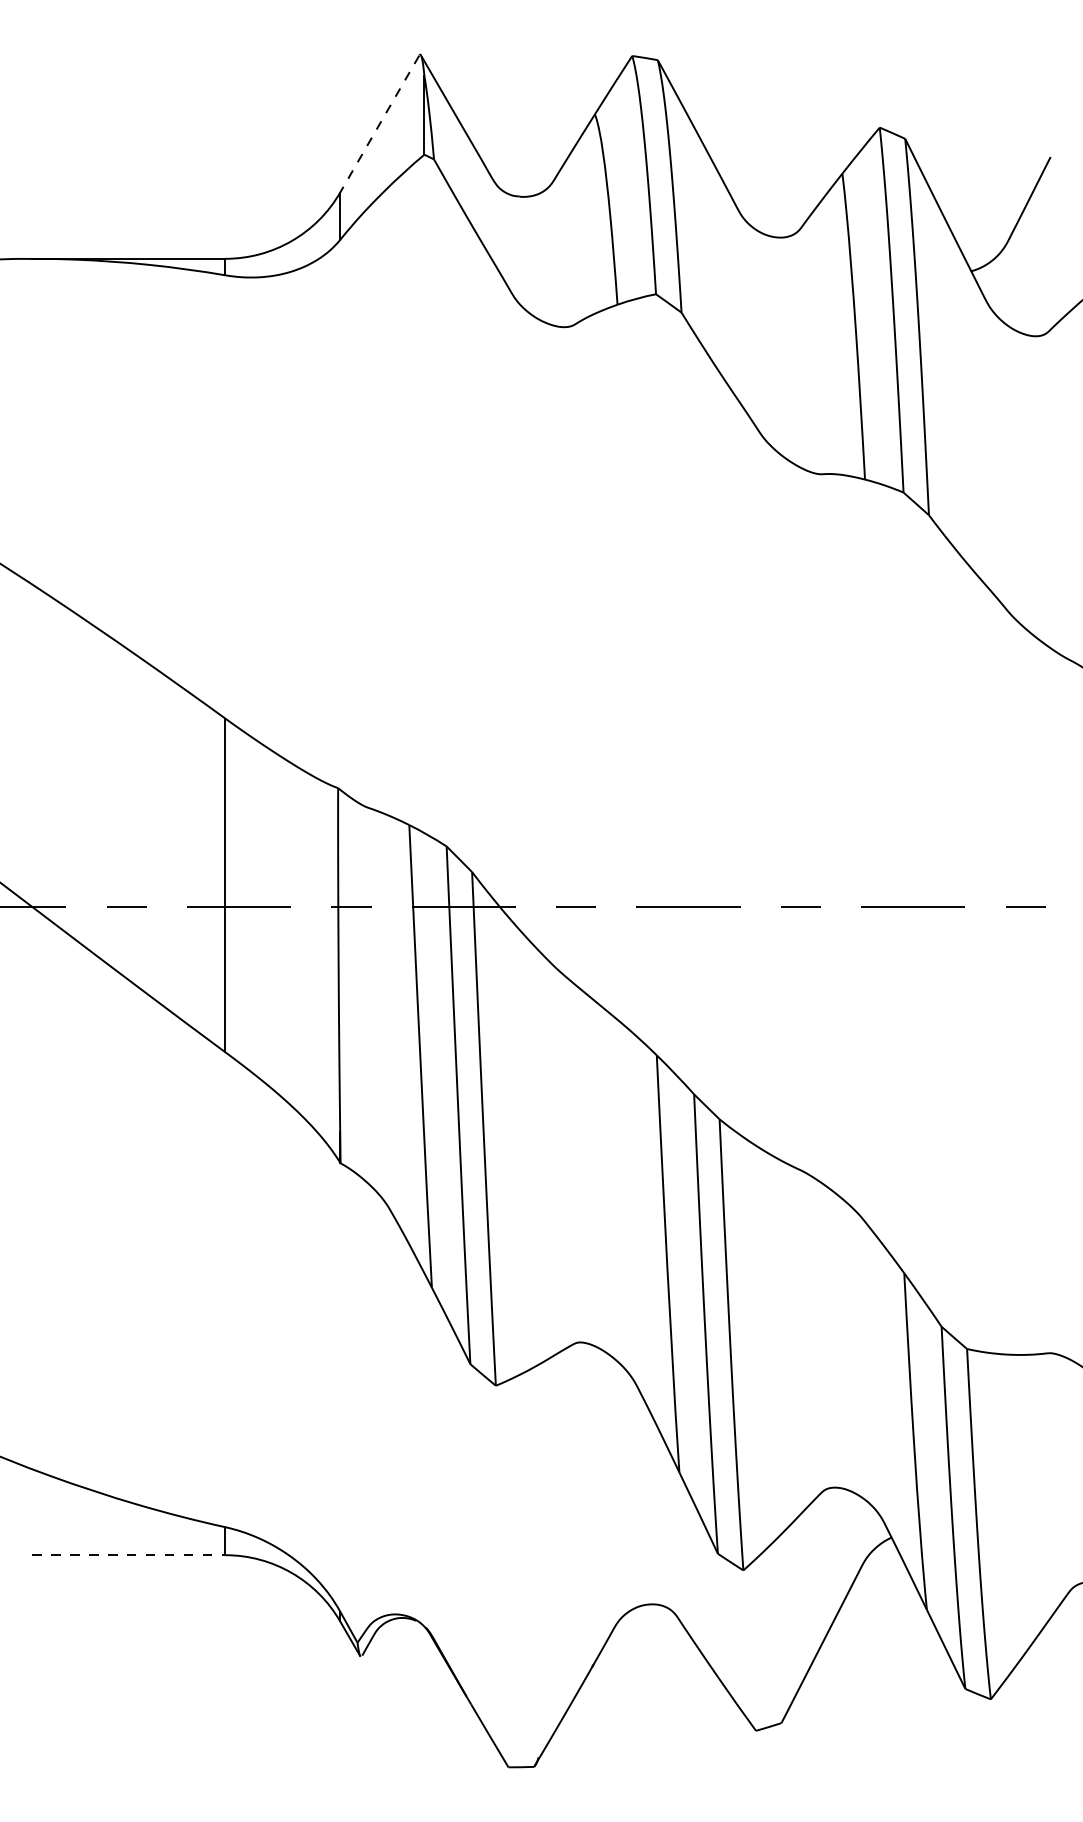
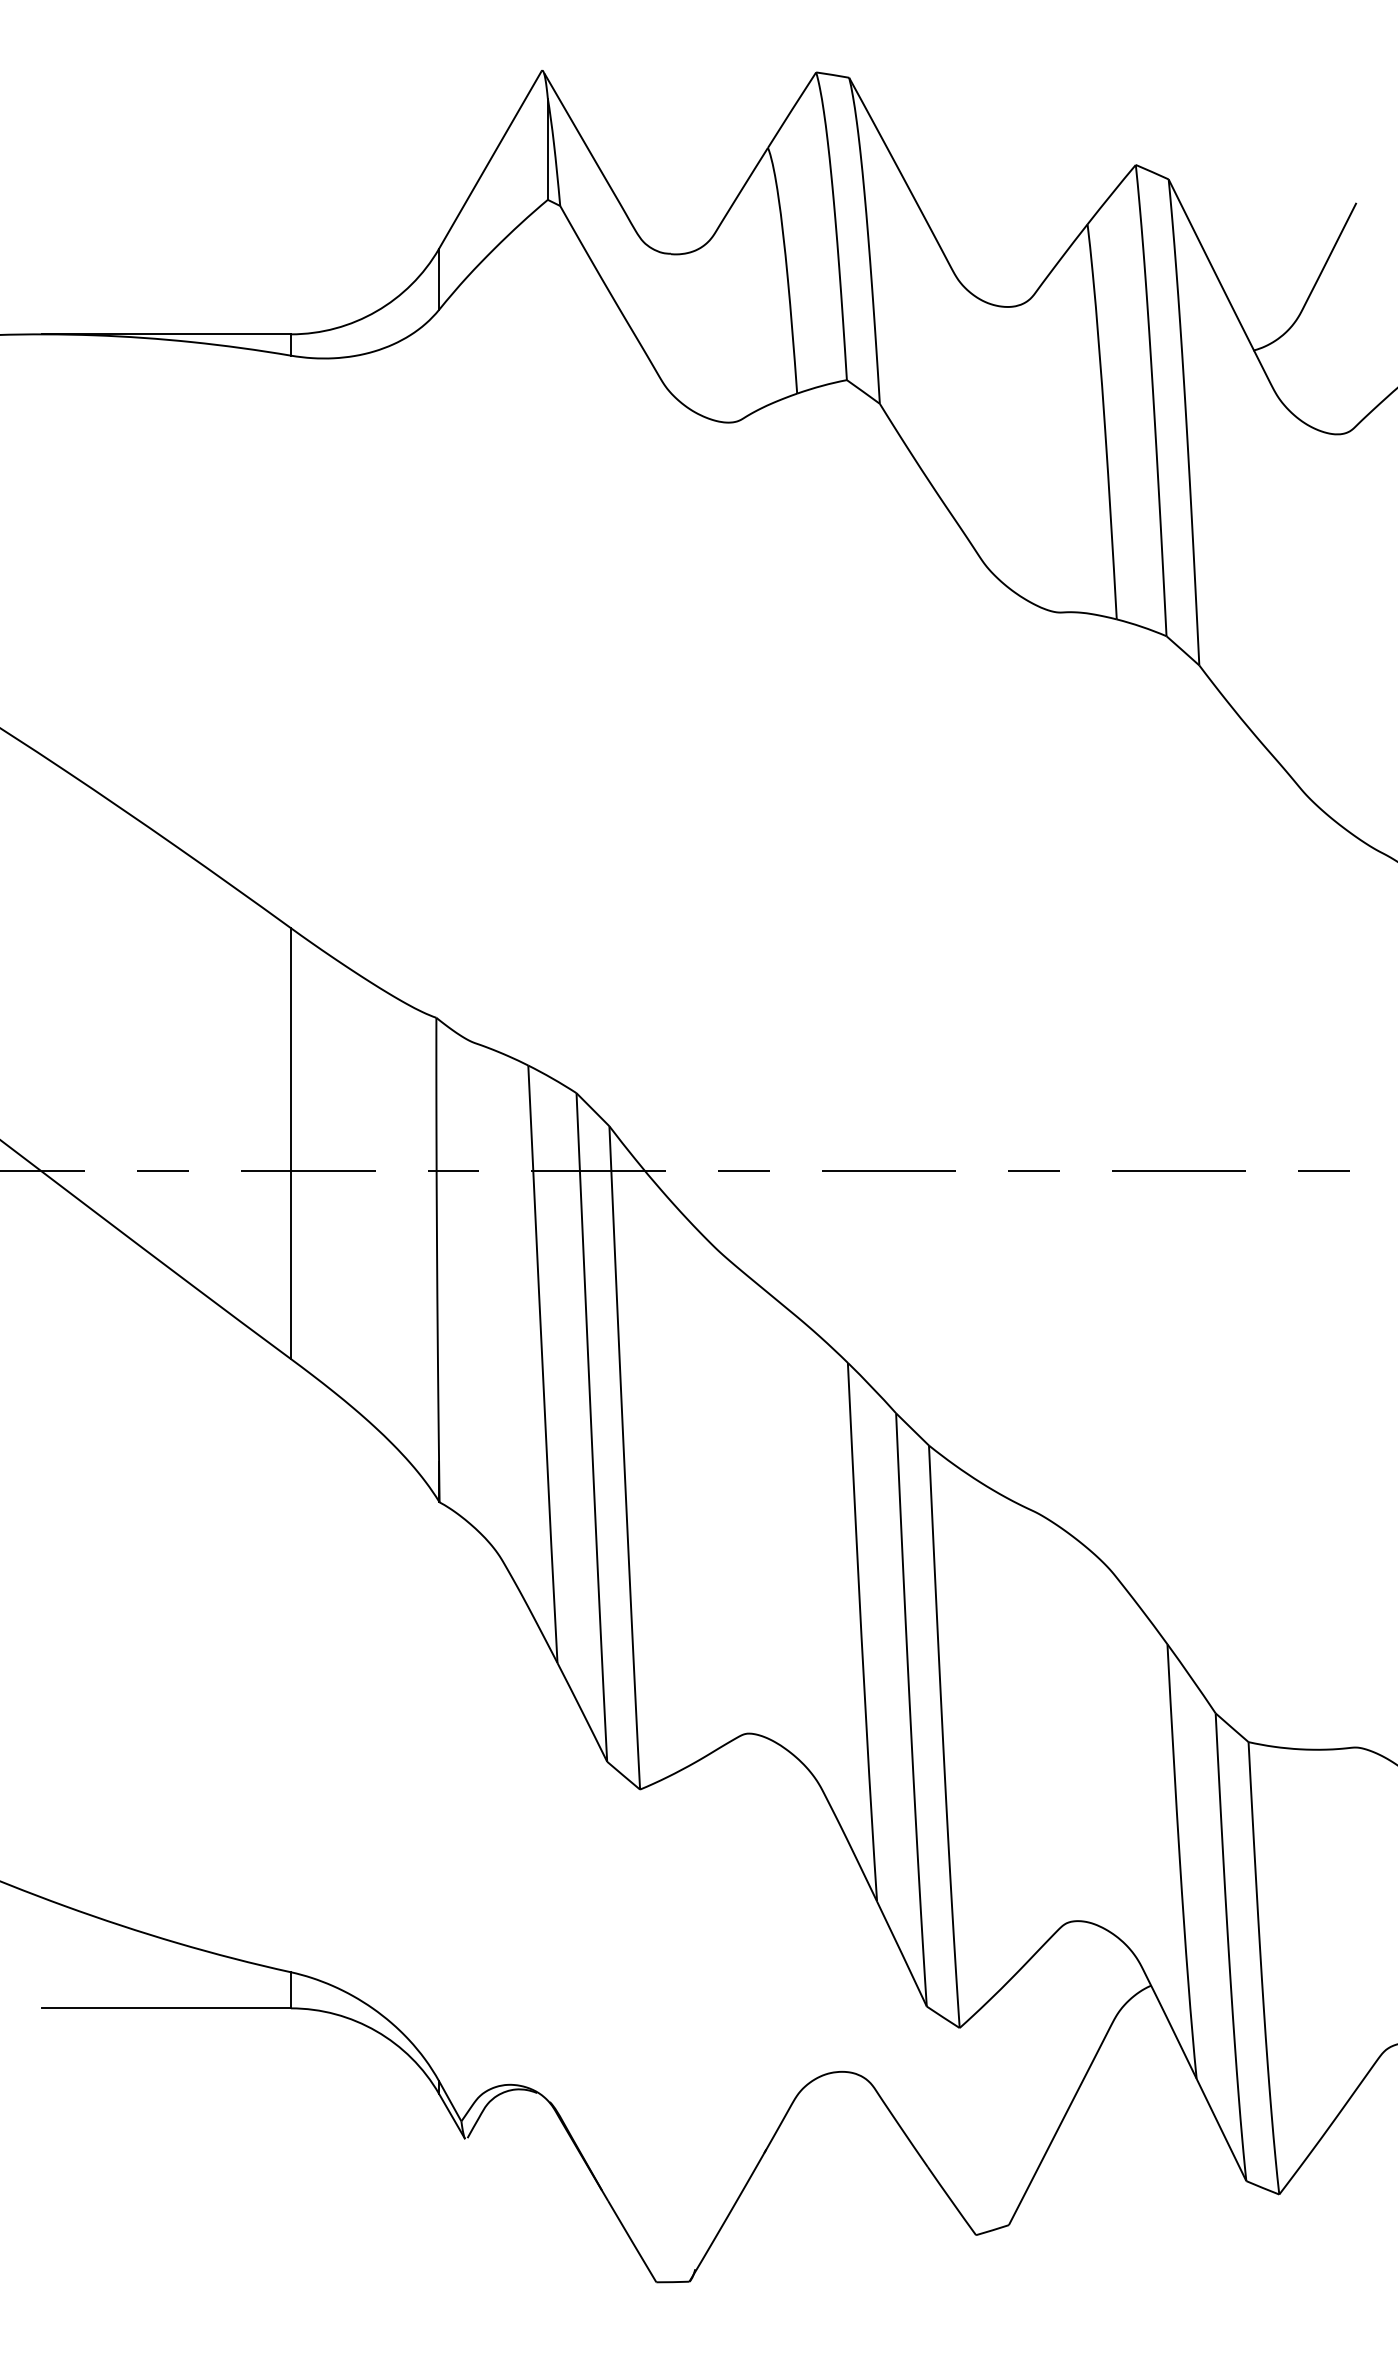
line: (379, 124) -> (489, 160), dashed -> solid
line: (128, 1555) -> (165, 2008), dashed -> solid

